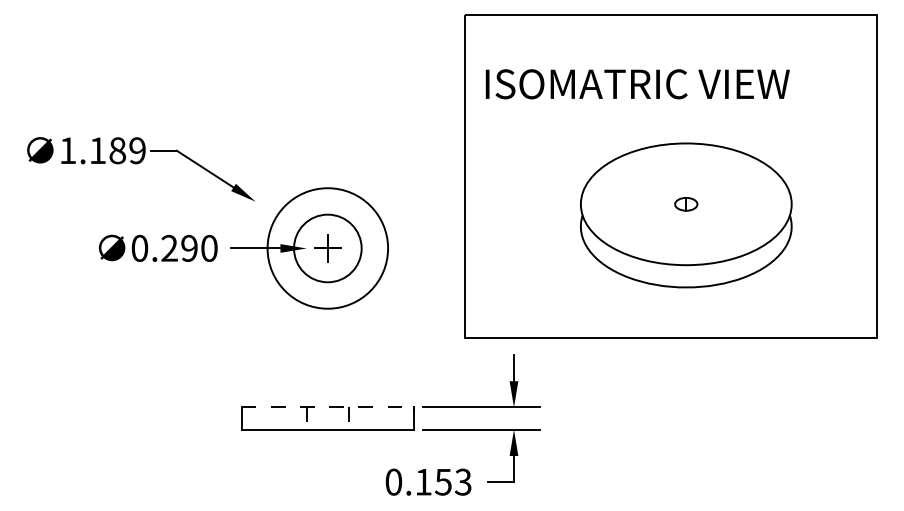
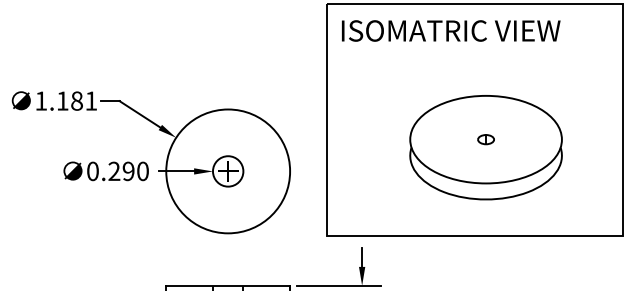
text: (637, 84) -> (450, 31), moved
text: (137, 150) -> (91, 100), 1.189 -> 1.181
circle: (327, 248) -> (227, 171), size x0.62
circle: (327, 248) -> (227, 171), size x1.43
line: (328, 407) -> (228, 285), dashed -> solid

